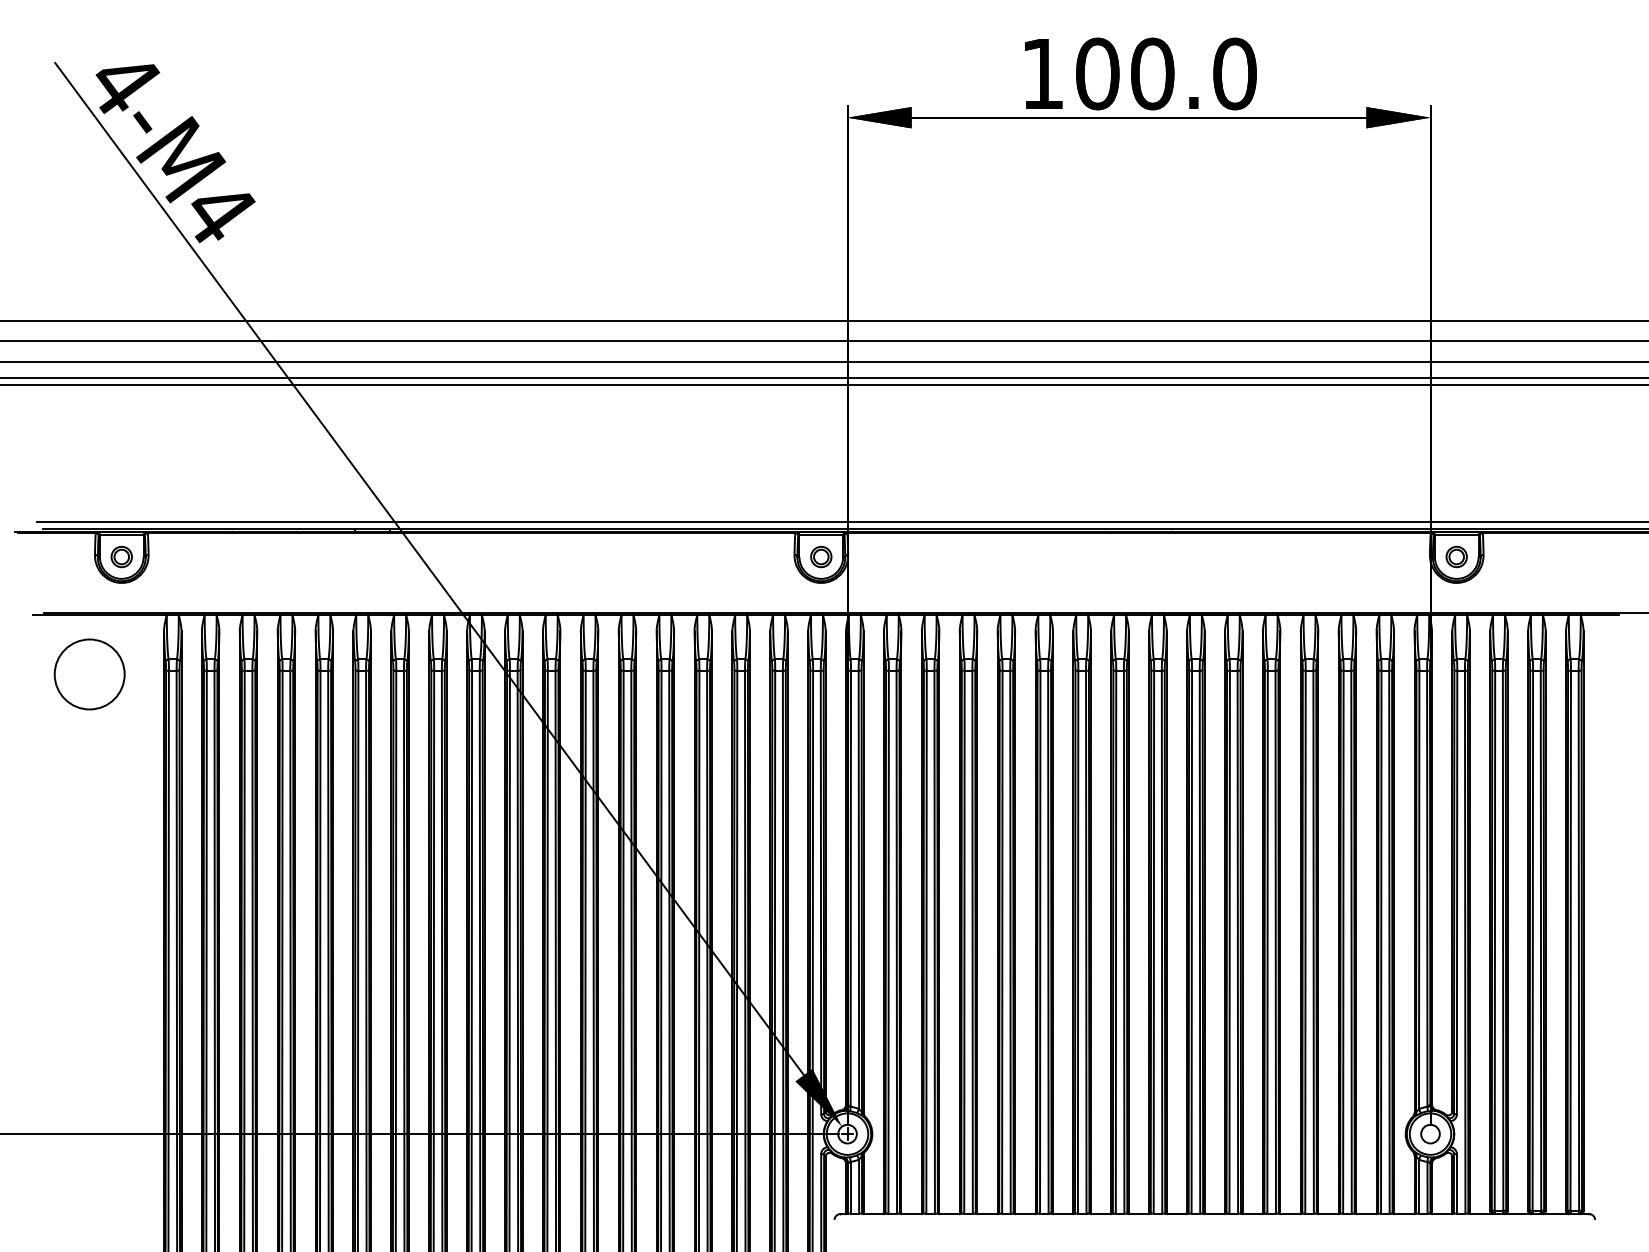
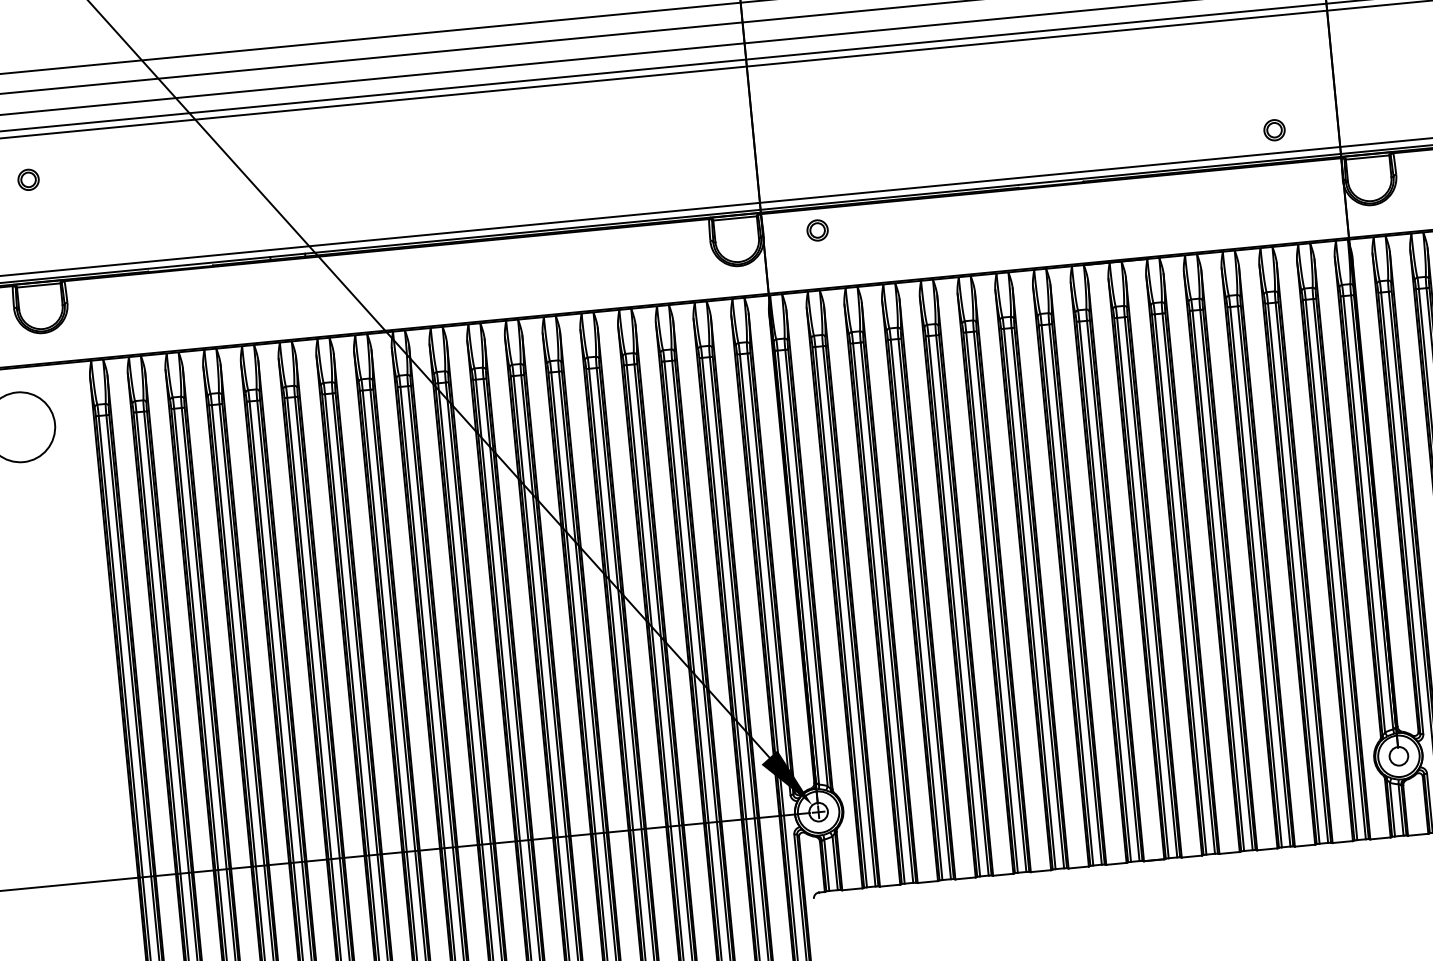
part: (121, 556) -> (28, 179), moved
part: (821, 556) -> (817, 229), moved
part: (1456, 556) -> (1274, 129), moved

